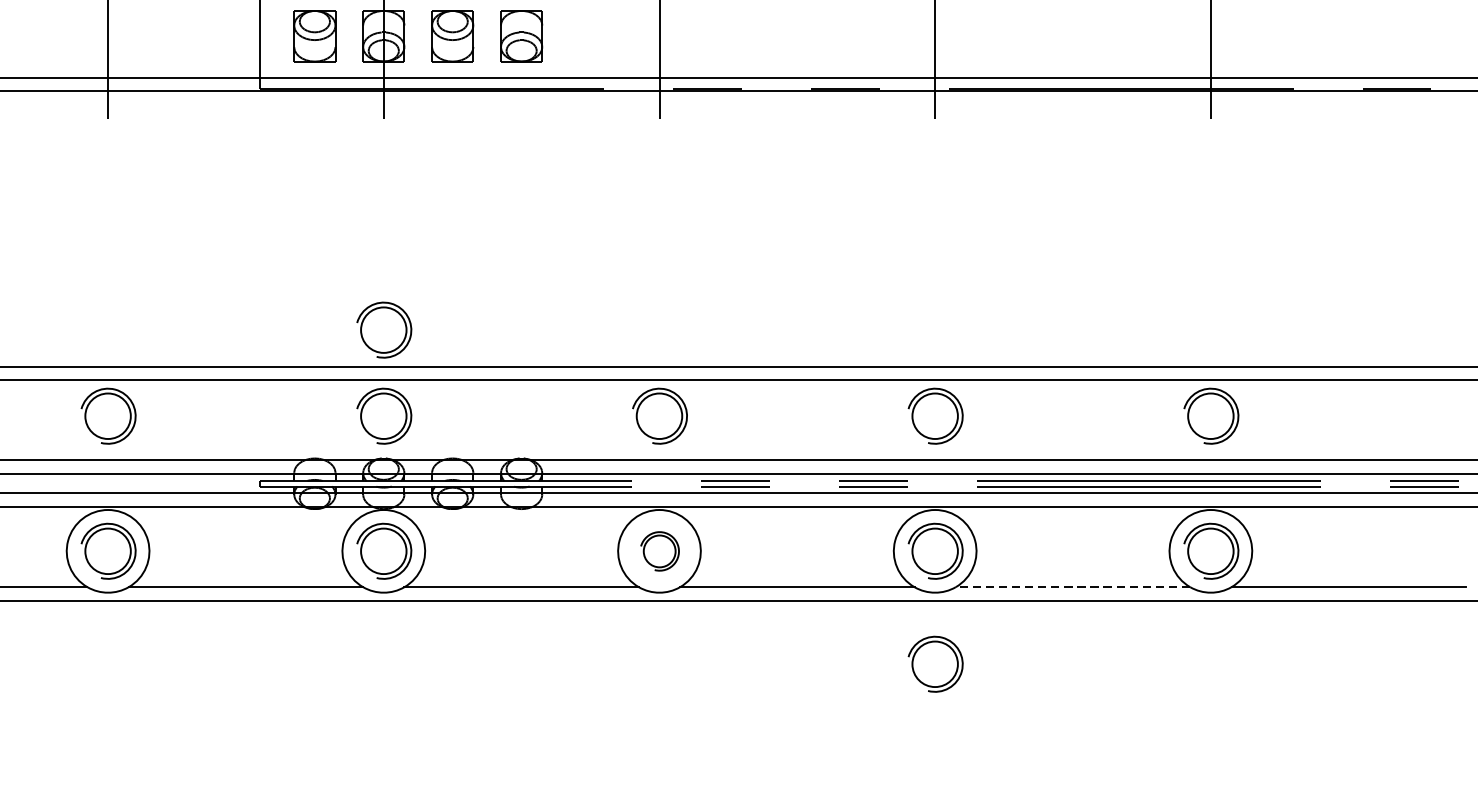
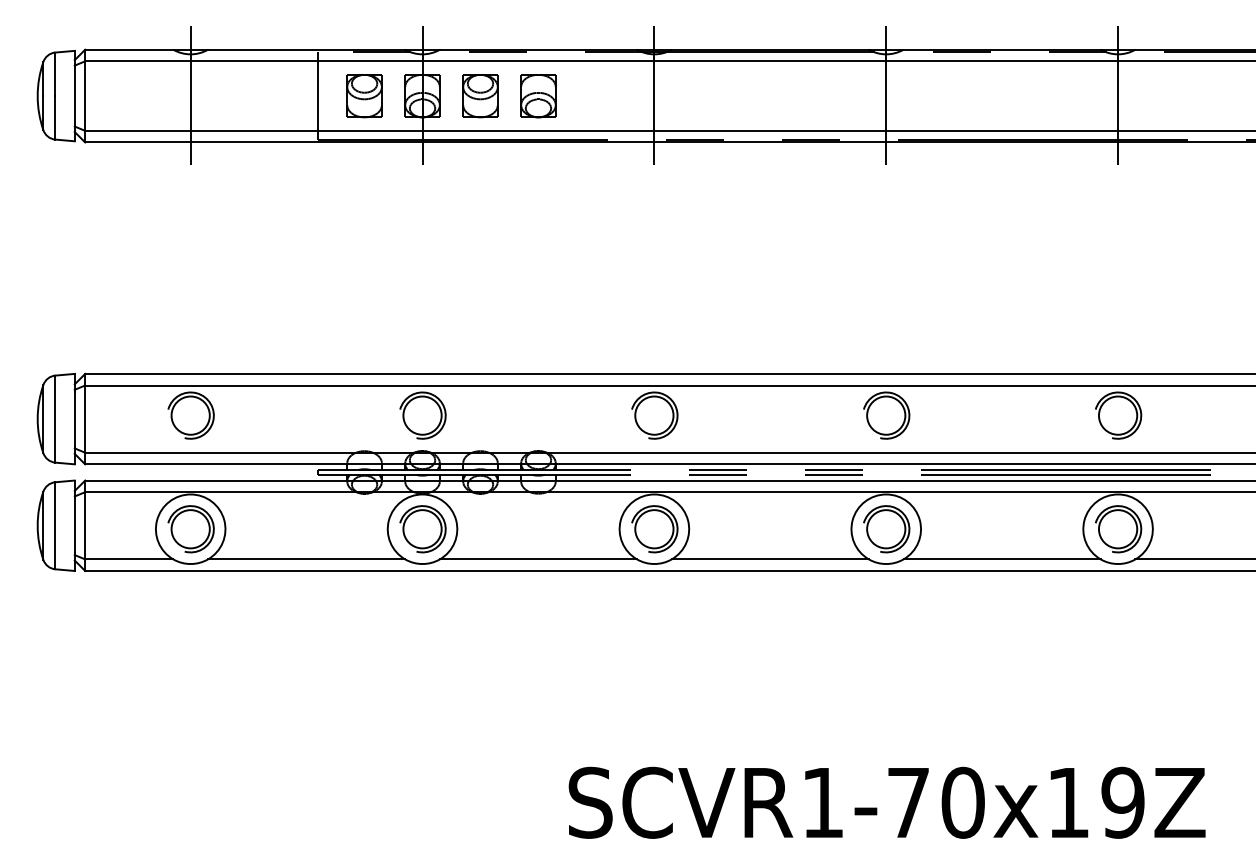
part: (383, 330) -> (422, 343), removed
part: (659, 551) -> (654, 529), size x1.43
line: (1073, 587) -> (1002, 559), dashed -> solid
part: (935, 664) -> (886, 624), removed

